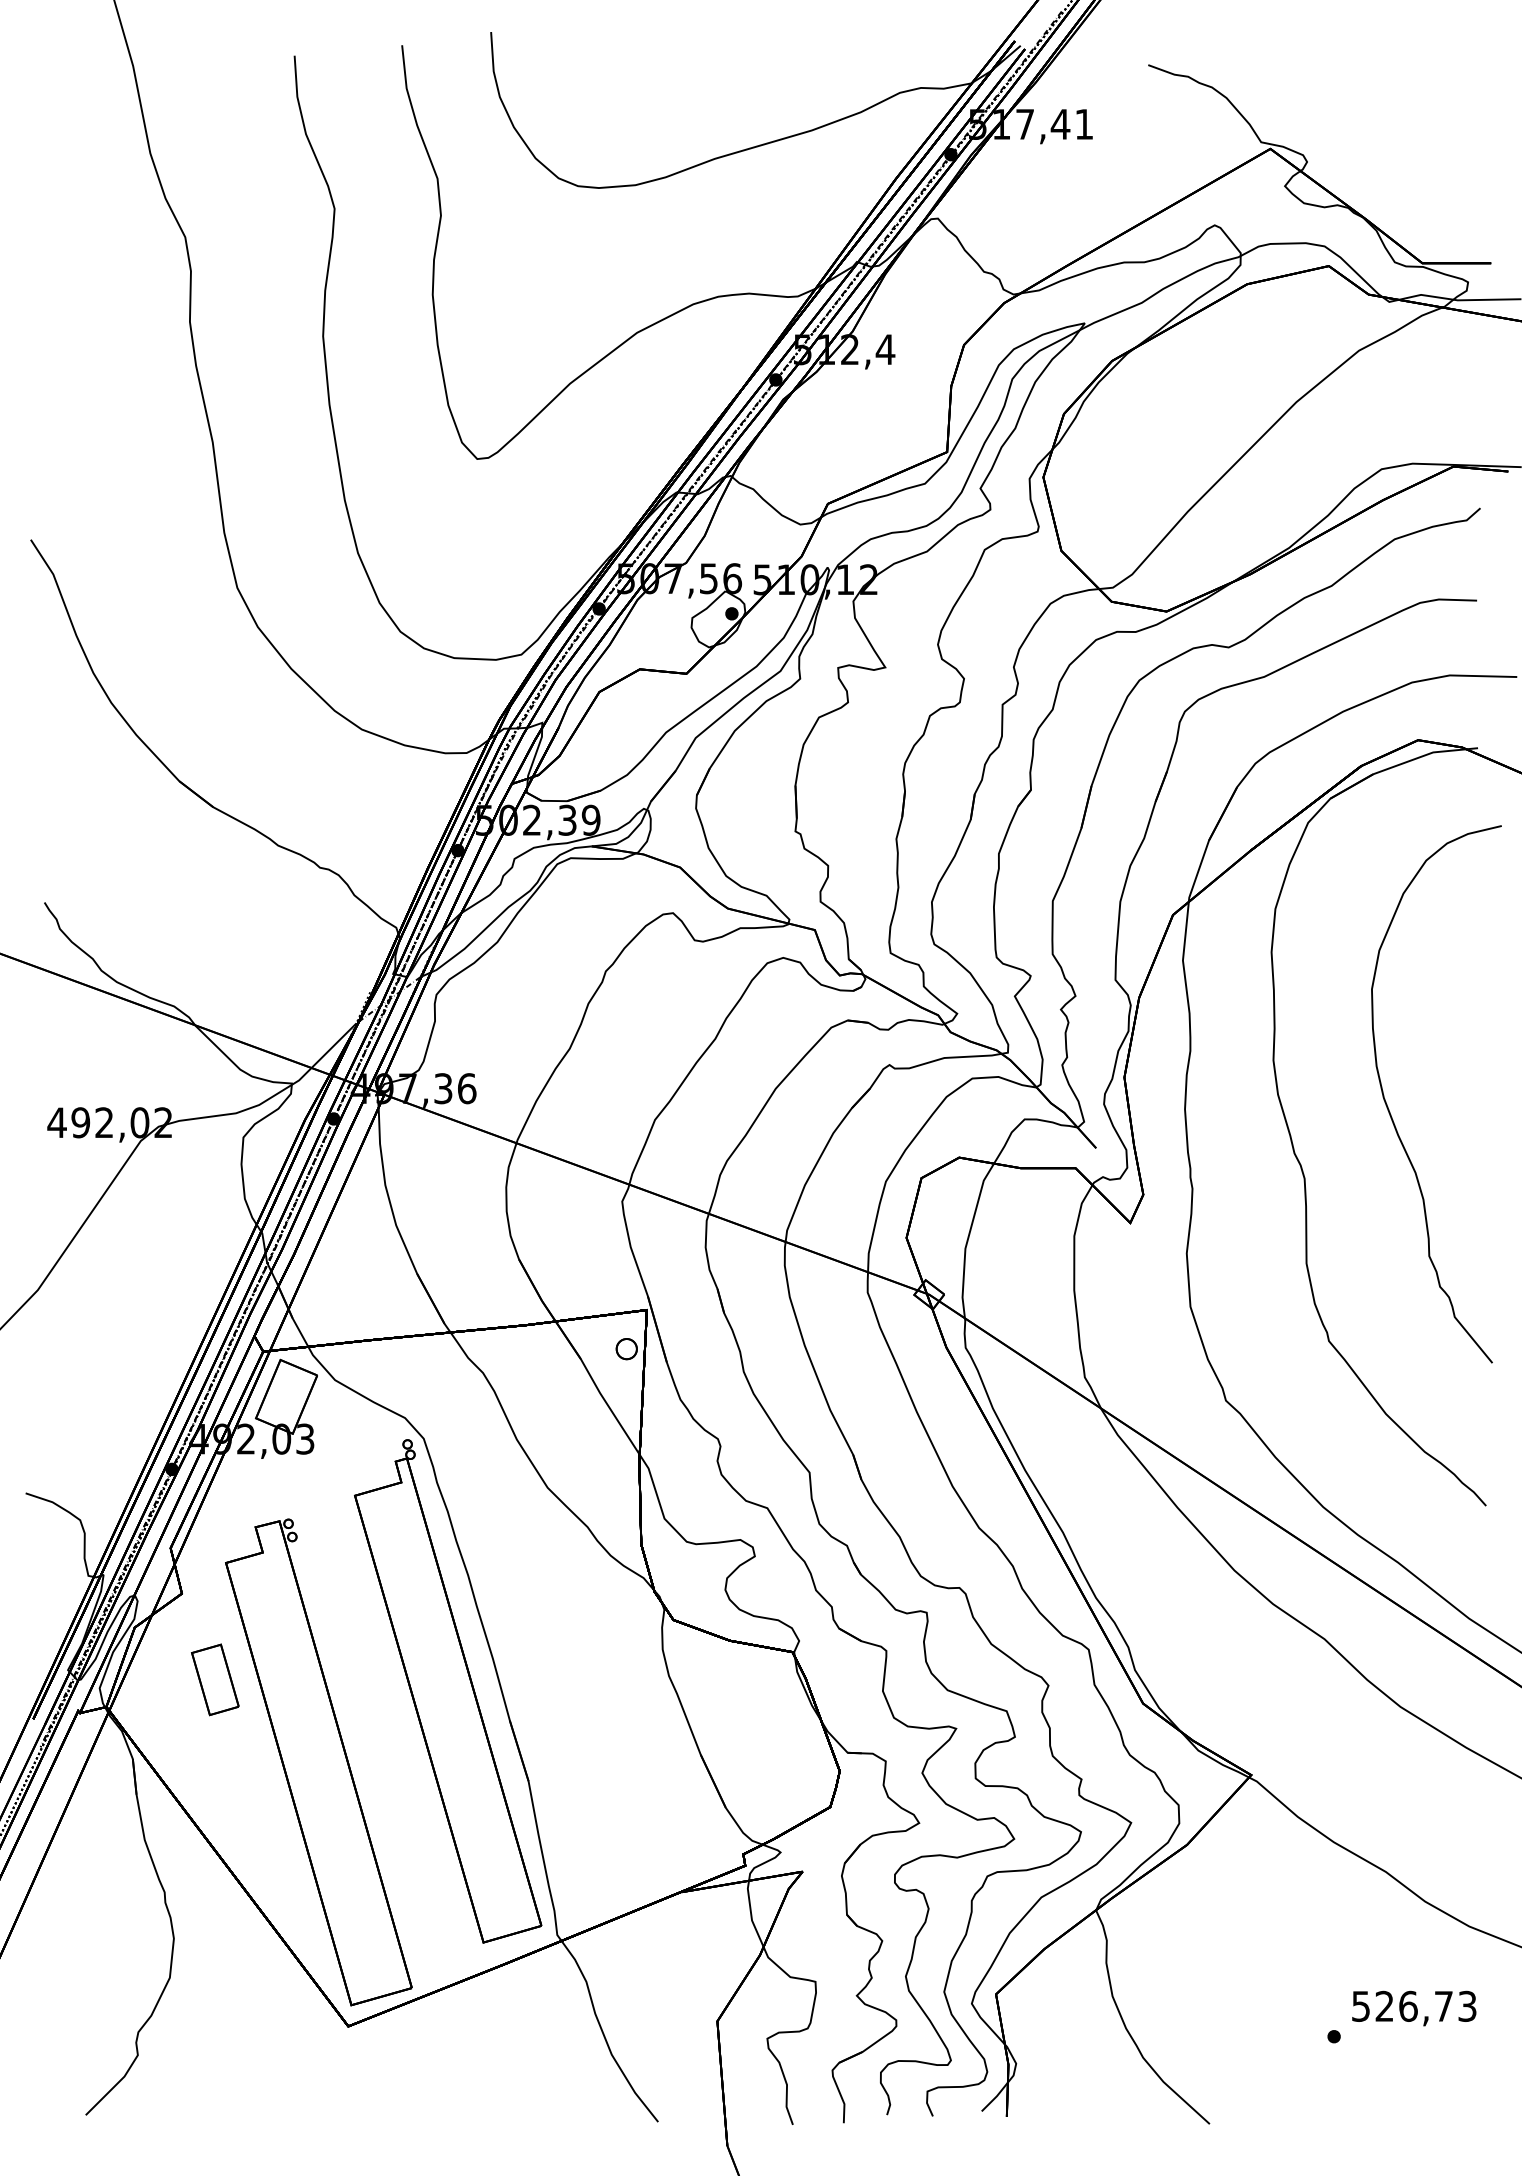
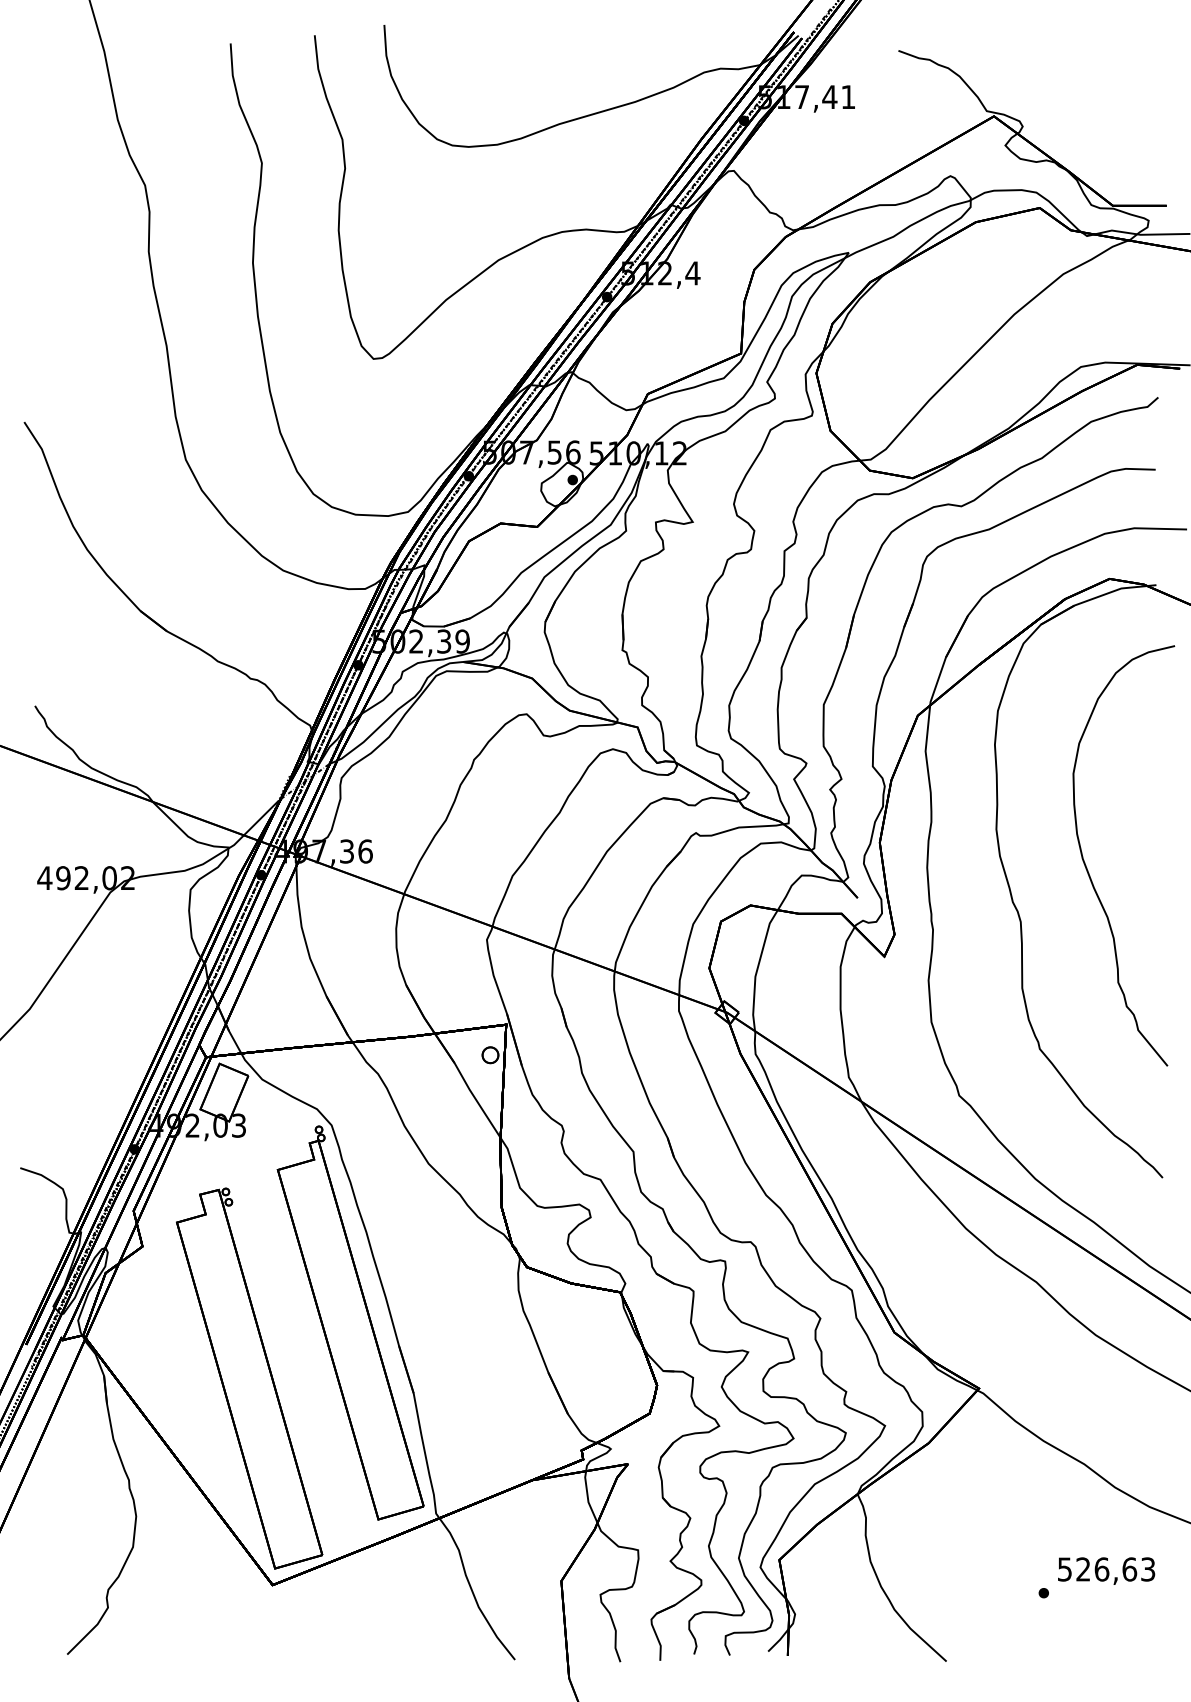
part: (215, 1679) -> (168, 1313), removed
text: (1443, 2005) -> (1129, 1568), 526,73 -> 526,63

